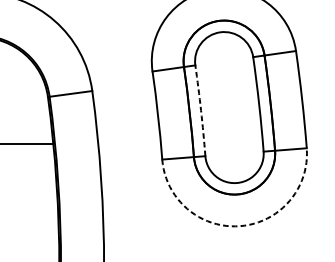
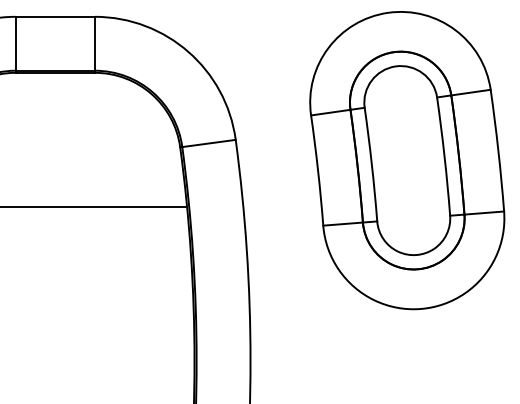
arc: (200, 110) -> (371, 164), dashed -> solid
arc: (239, 226) -> (420, 309), dashed -> solid

